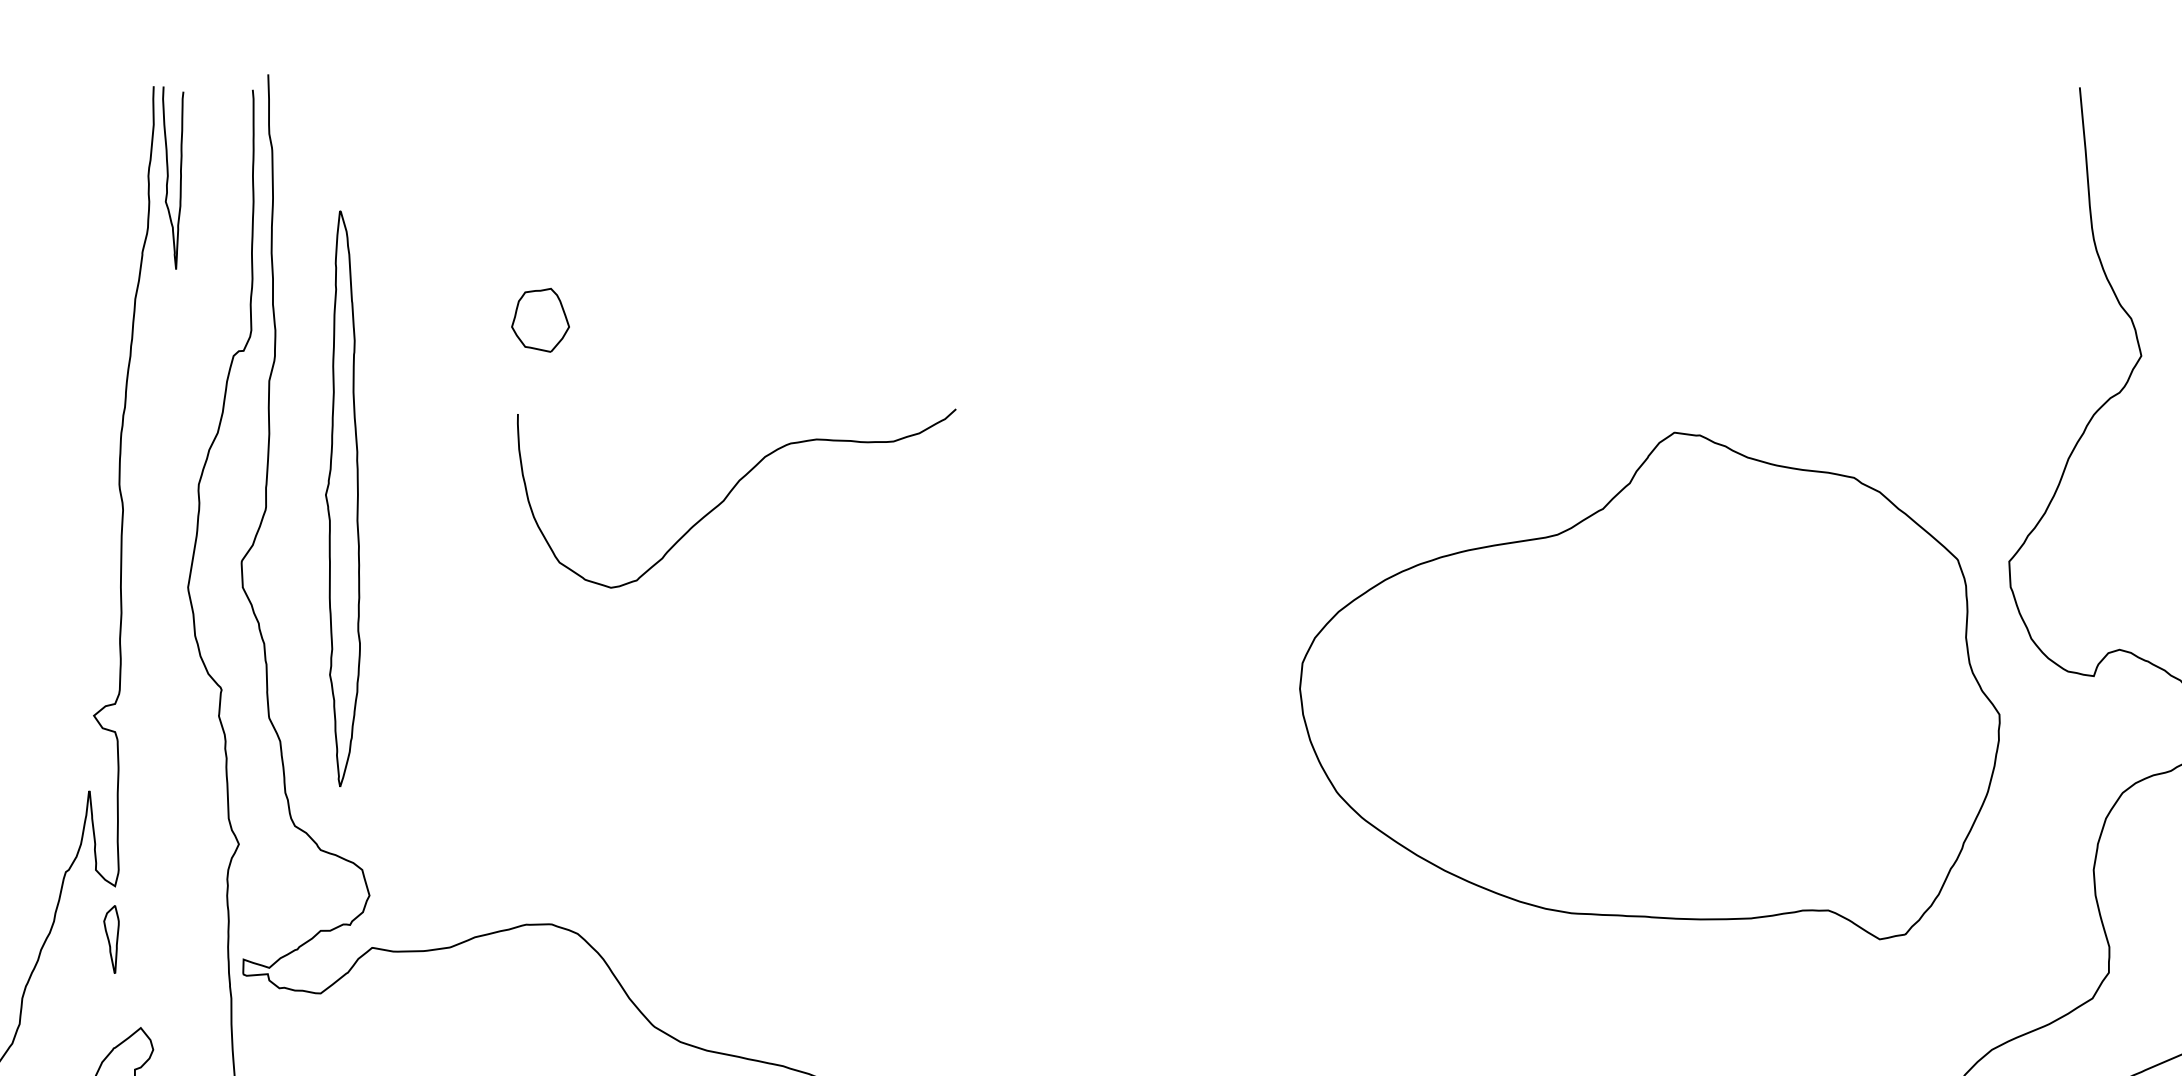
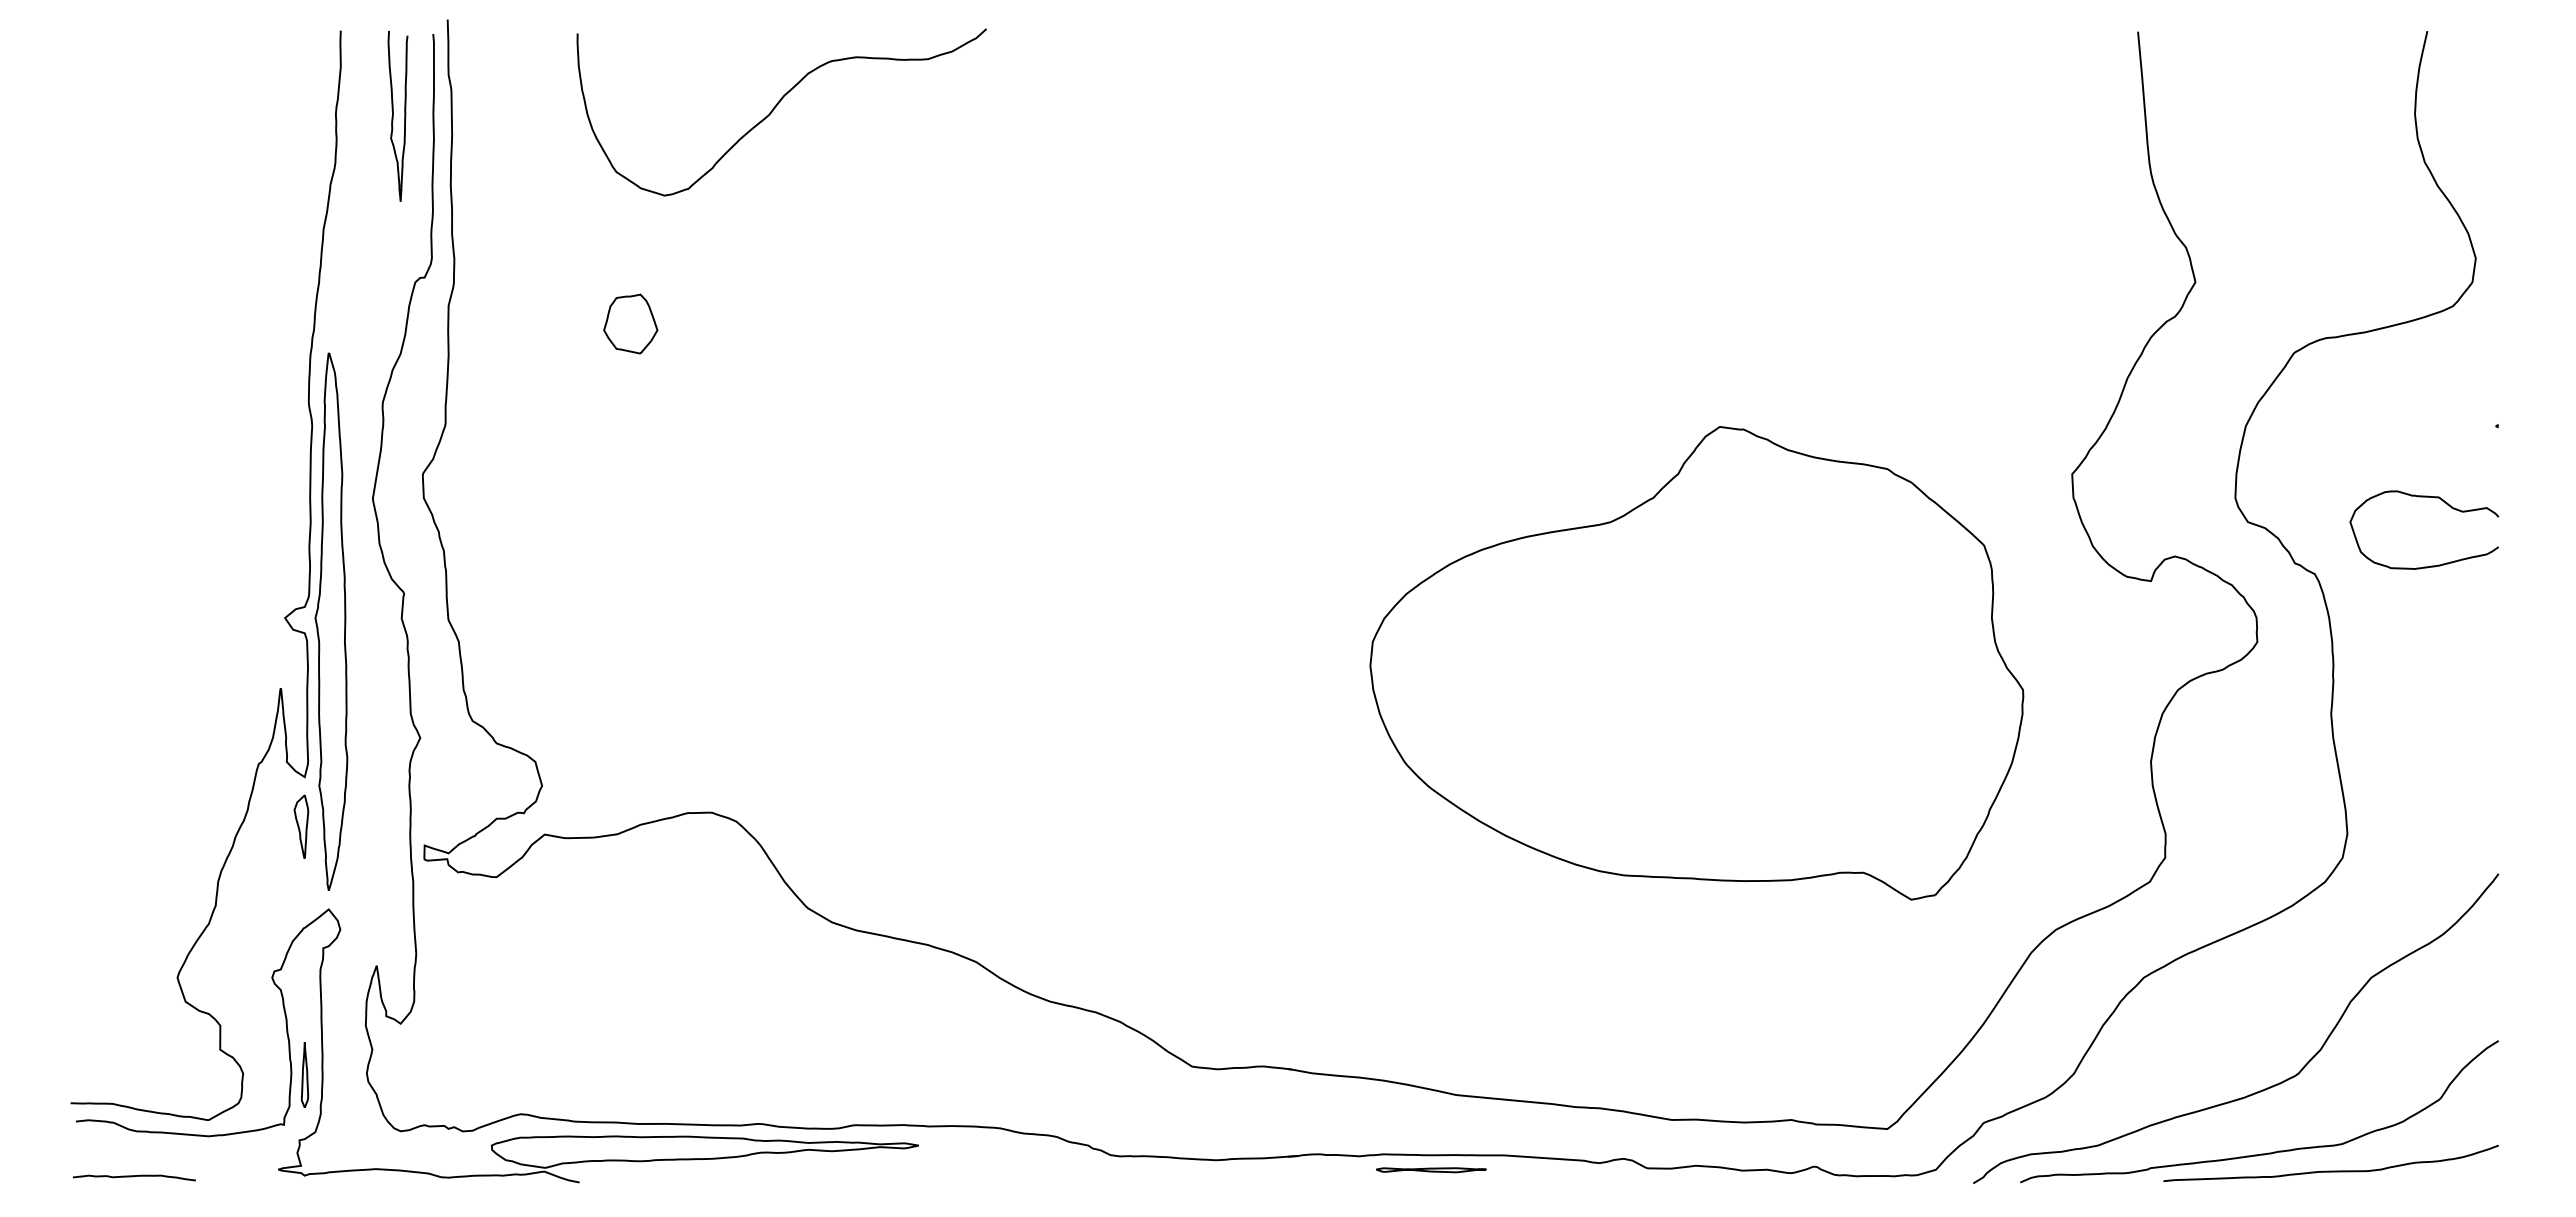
curve: (168, 177) -> (393, 115), moved
part: (540, 319) -> (630, 323), moved
curve: (729, 494) -> (775, 108), moved
part: (343, 498) -> (331, 621), moved
part: (1649, 686) -> (1696, 663), moved

